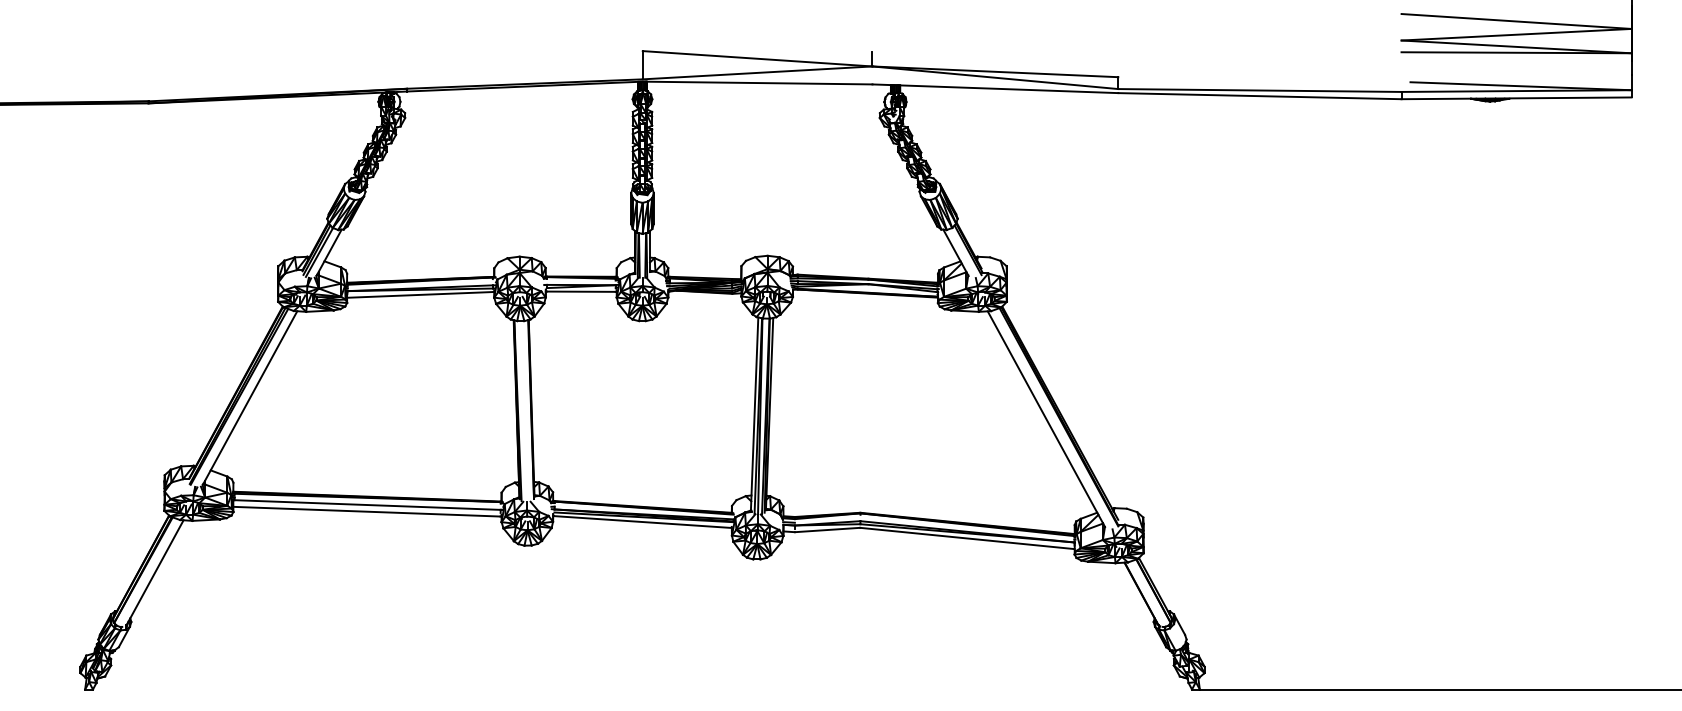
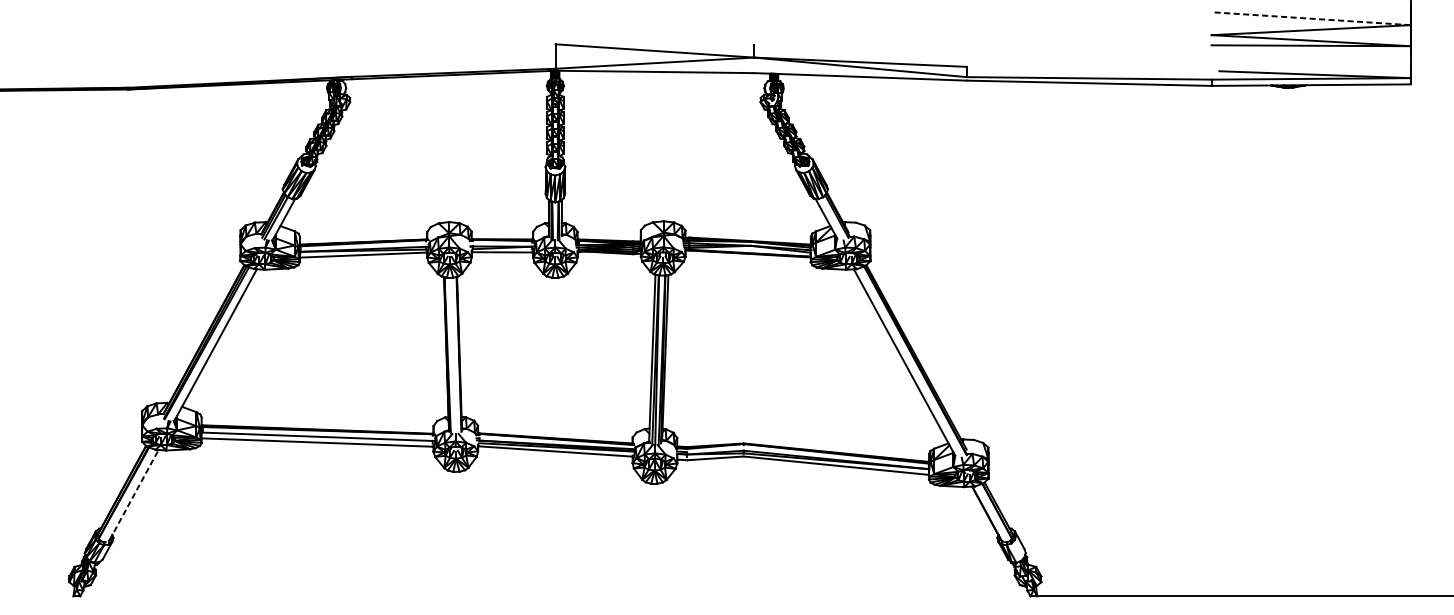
line: (1516, 21) -> (1311, 18), solid -> dashed
line: (155, 572) -> (134, 495), solid -> dashed

